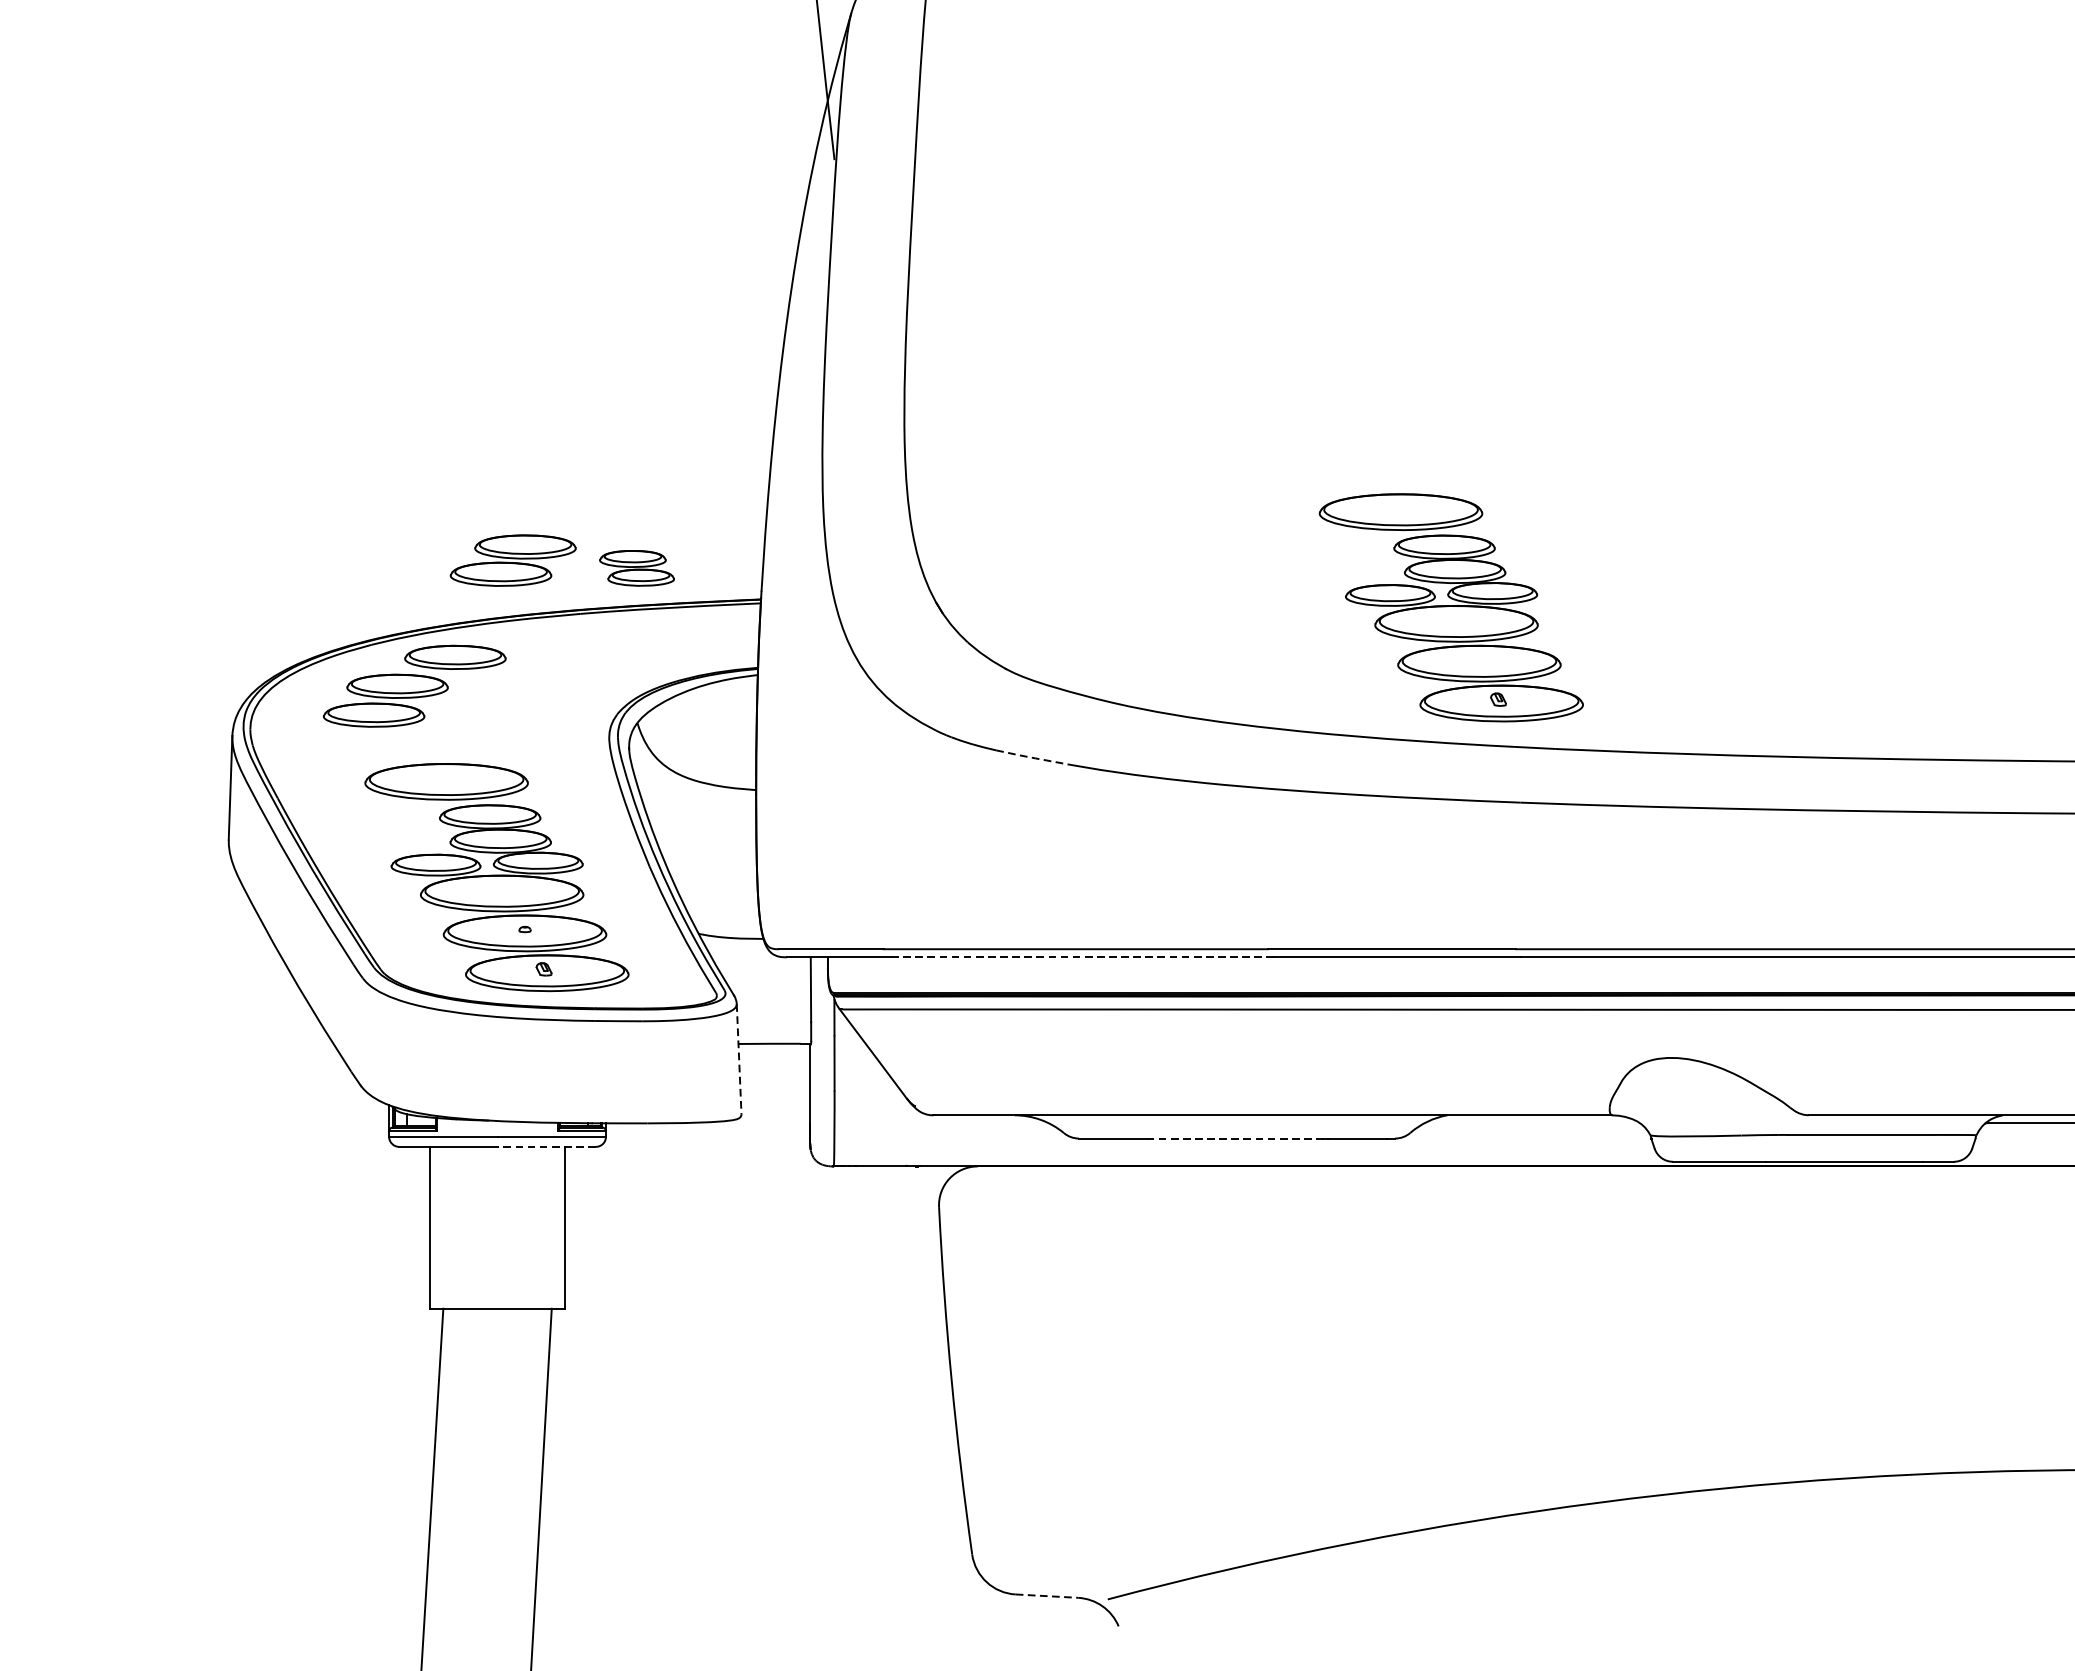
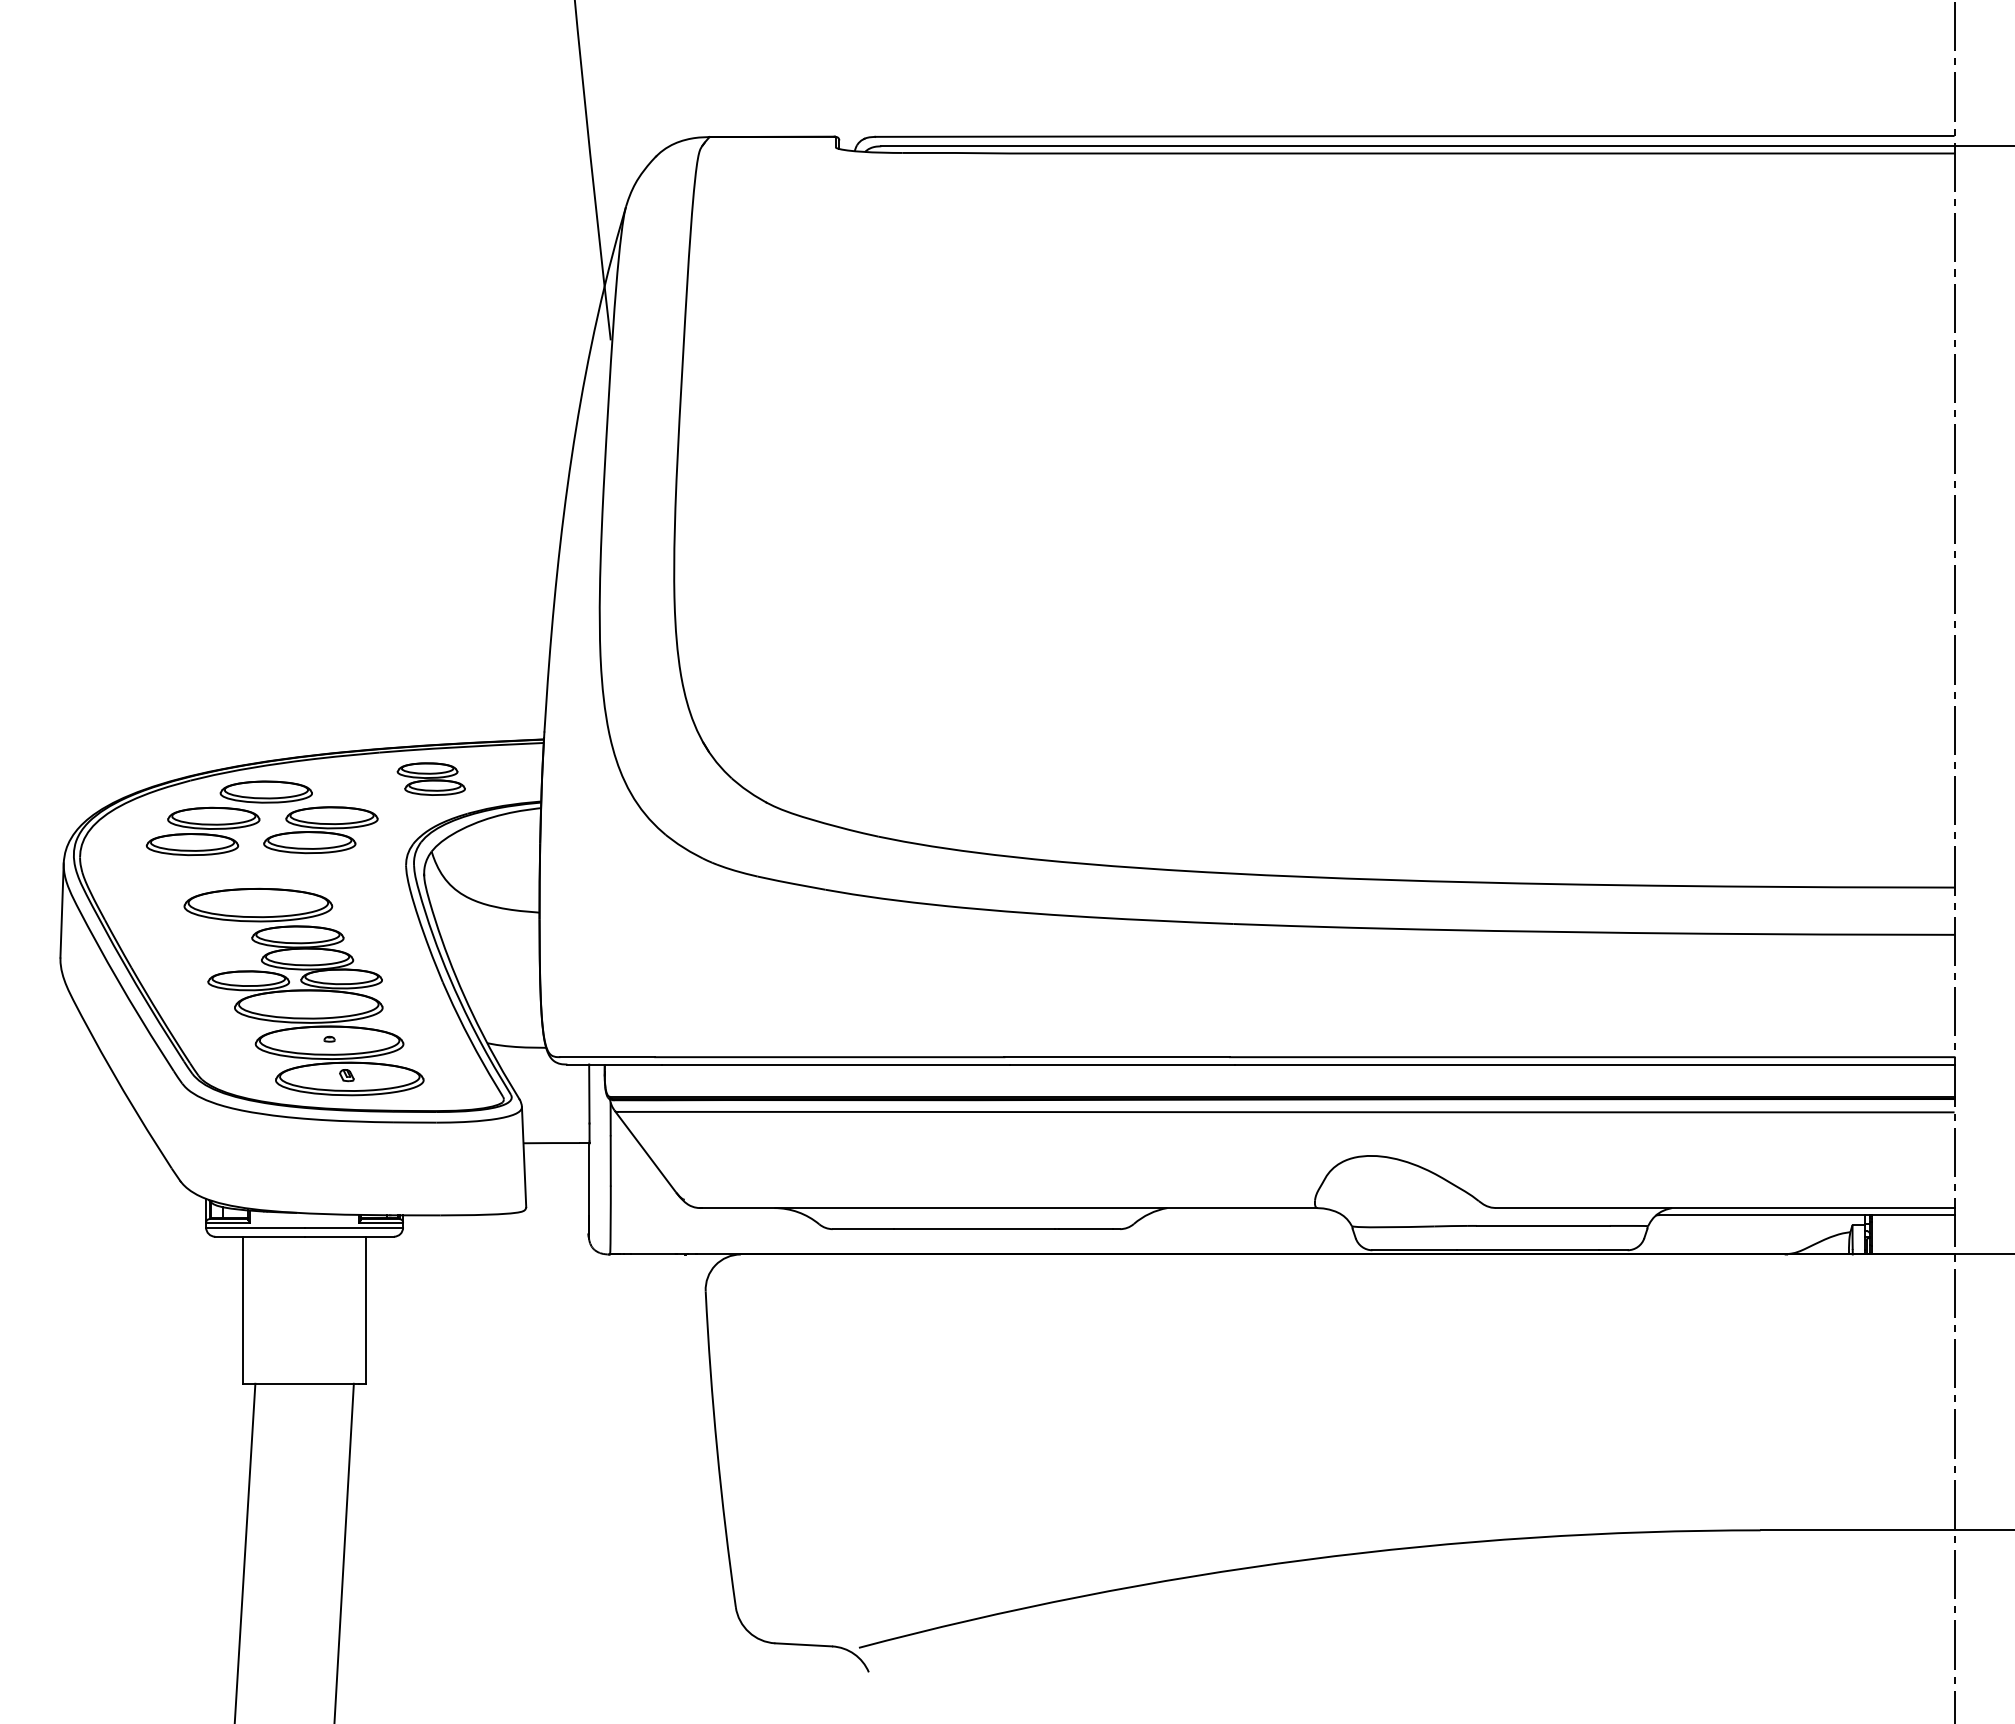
part: (512, 560) -> (320, 830), moved
part: (636, 567) -> (430, 778), moved
part: (1450, 607) -> (1170, 746), removed
line: (1033, 758) -> (791, 883), dashed -> solid
line: (1083, 957) -> (836, 1064), dashed -> solid
line: (739, 1059) -> (524, 1157), dashed -> solid
line: (1234, 1138) -> (974, 1229), dashed -> solid
line: (546, 1146) -> (349, 1236), dashed -> solid
line: (1047, 1595) -> (804, 1644), dashed -> solid

